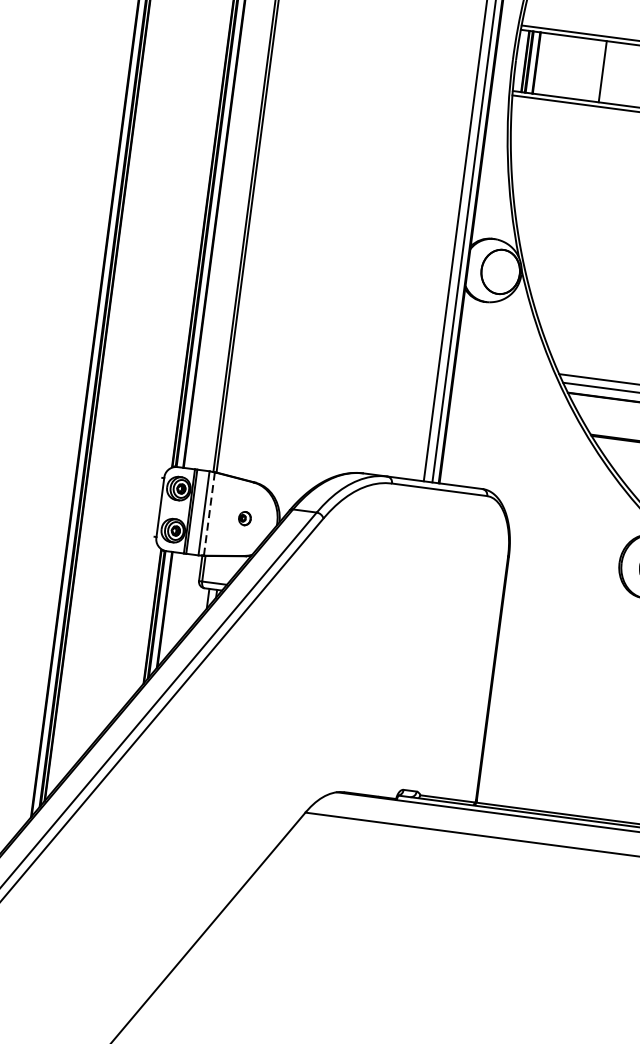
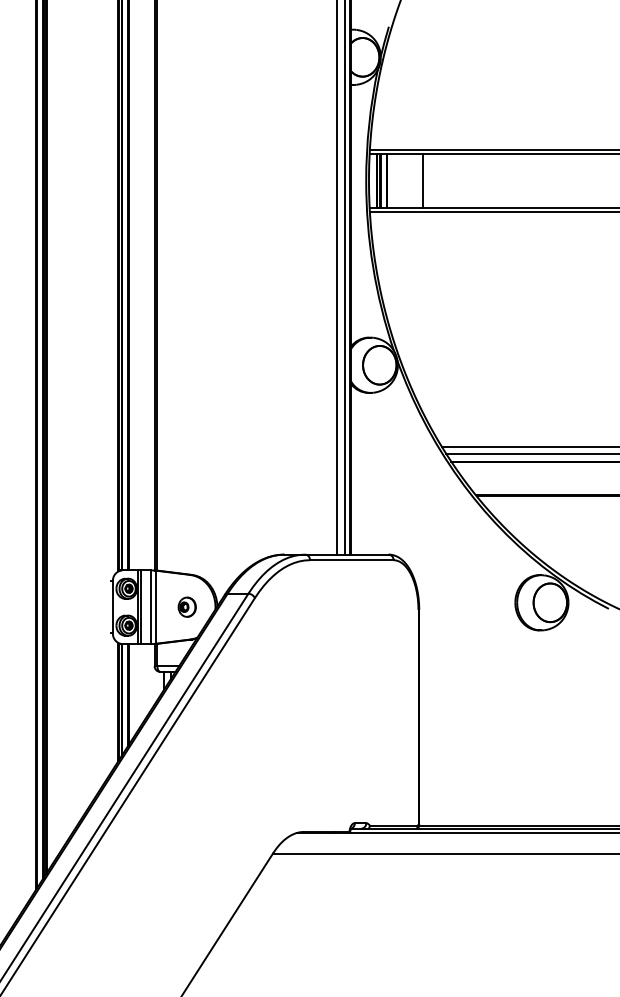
line: (603, 71) -> (423, 180), moved
line: (208, 514) -> (155, 607), dashed -> solid
part: (244, 517) -> (186, 606), size x1.67

